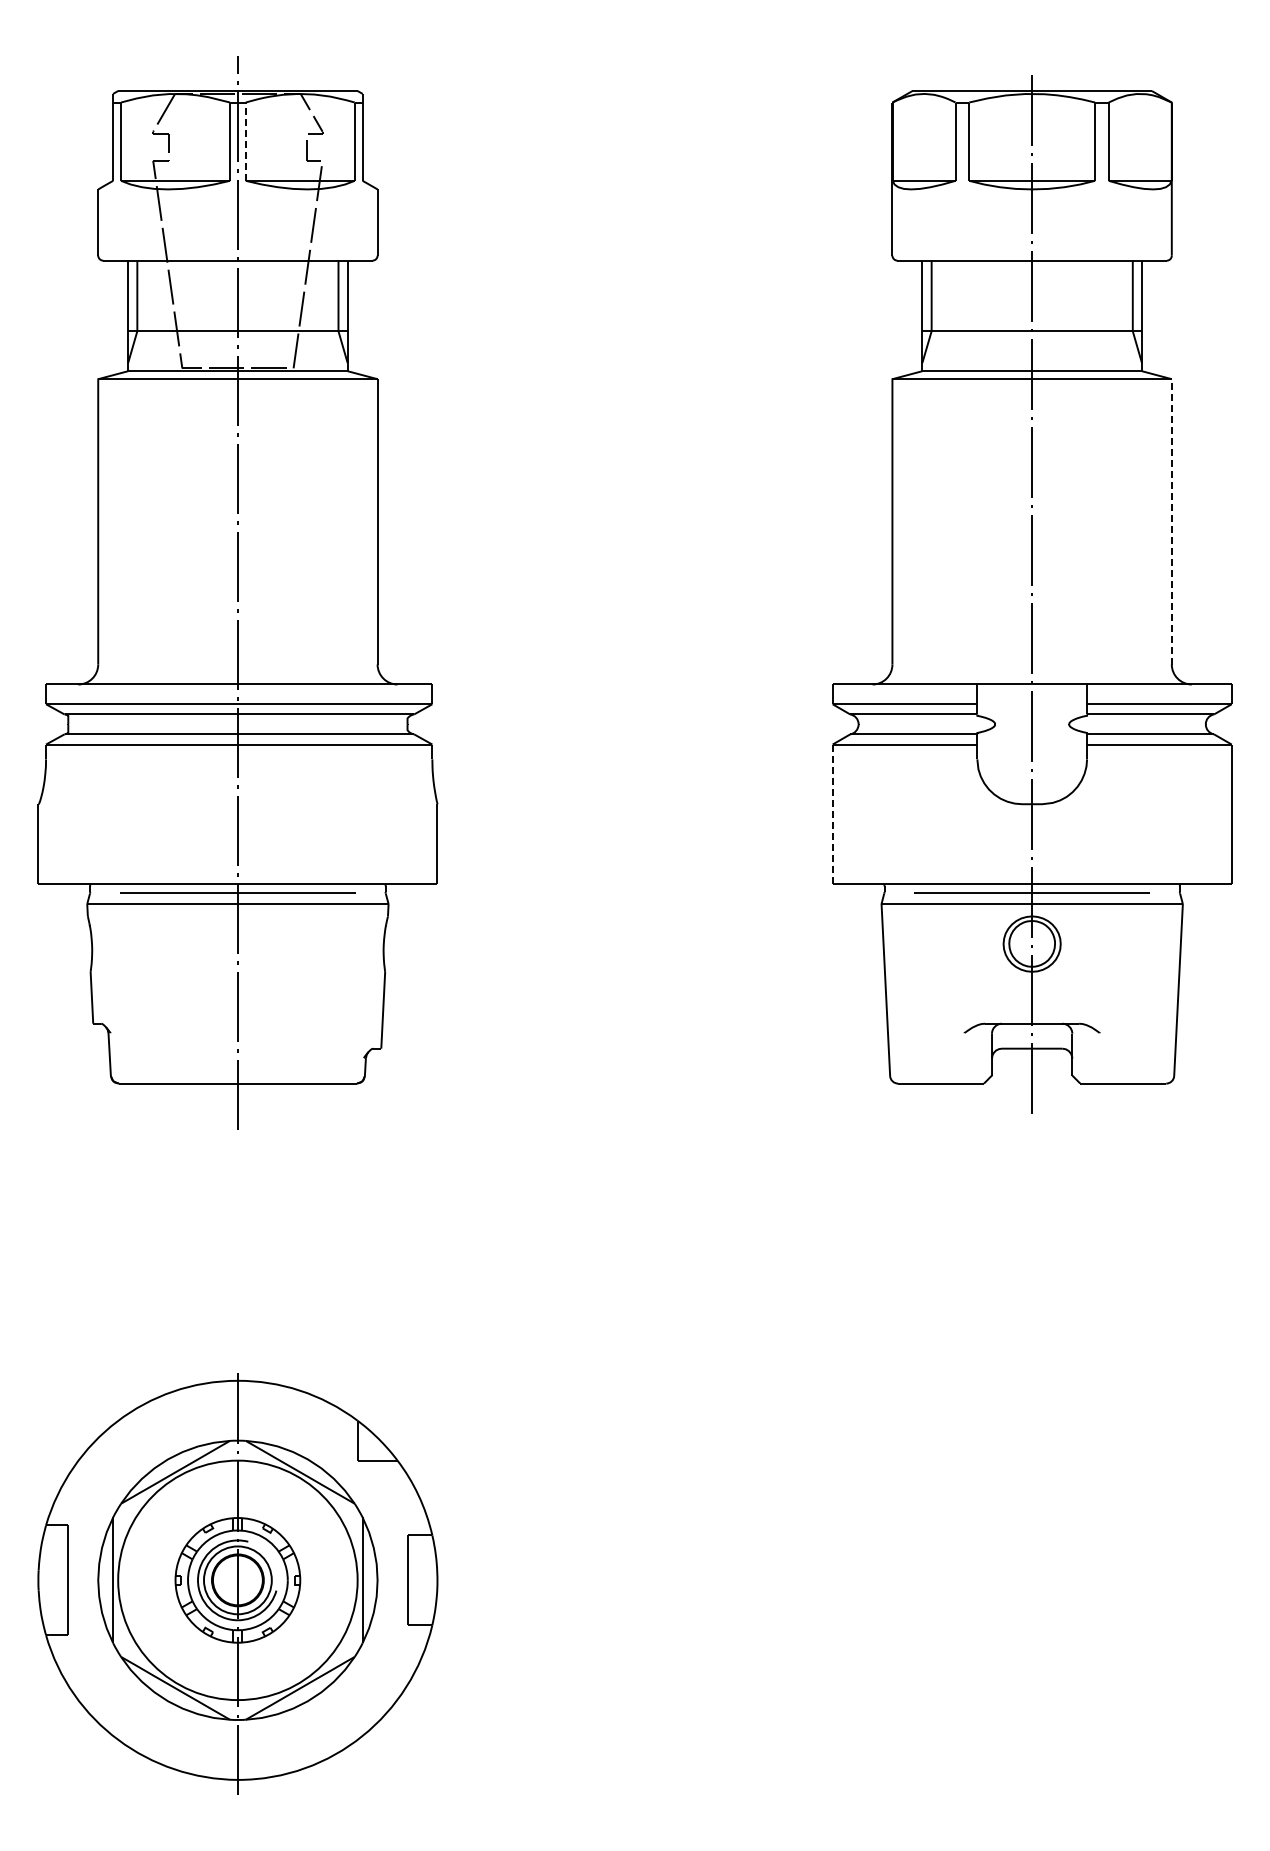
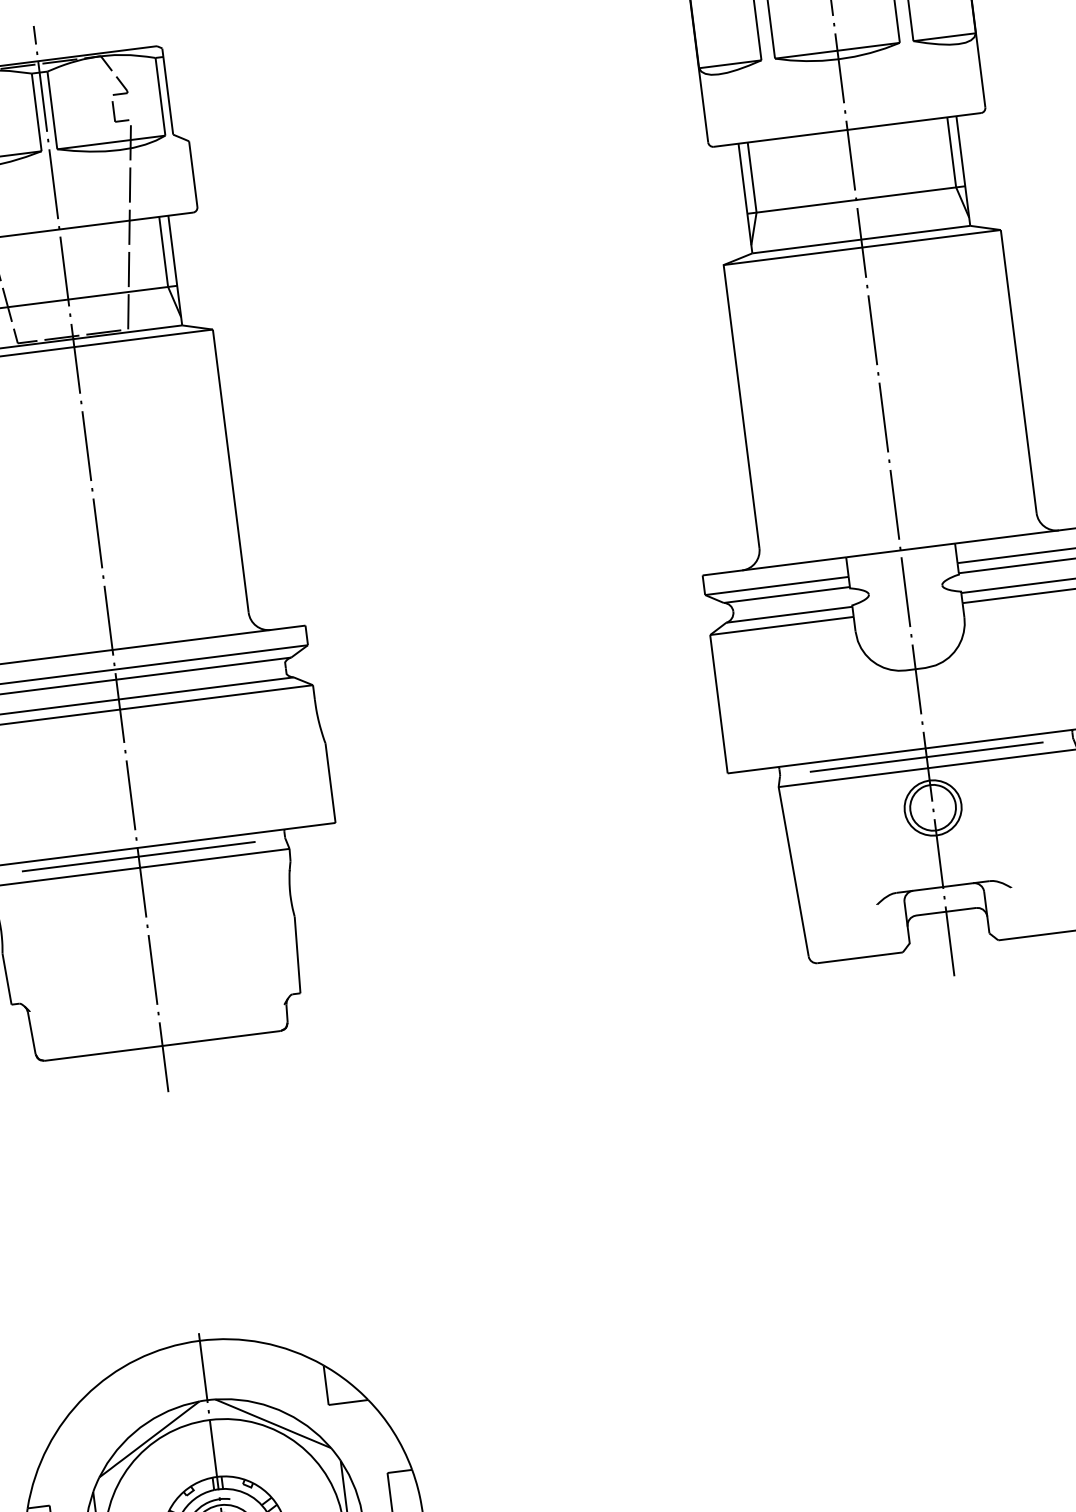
line: (245, 141) -> (52, 110), dashed -> solid
line: (1171, 521) -> (1018, 371), dashed -> solid
line: (832, 814) -> (718, 704), dashed -> solid

